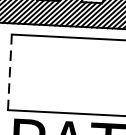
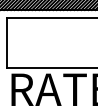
line: (10, 71) -> (7, 42), dashed -> solid

